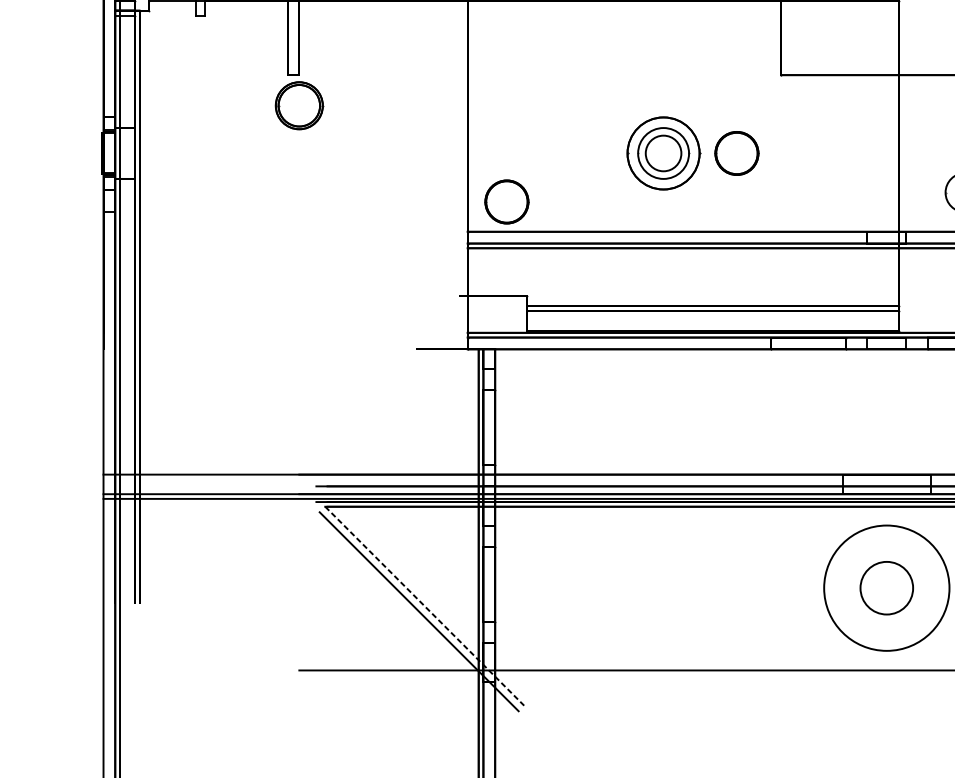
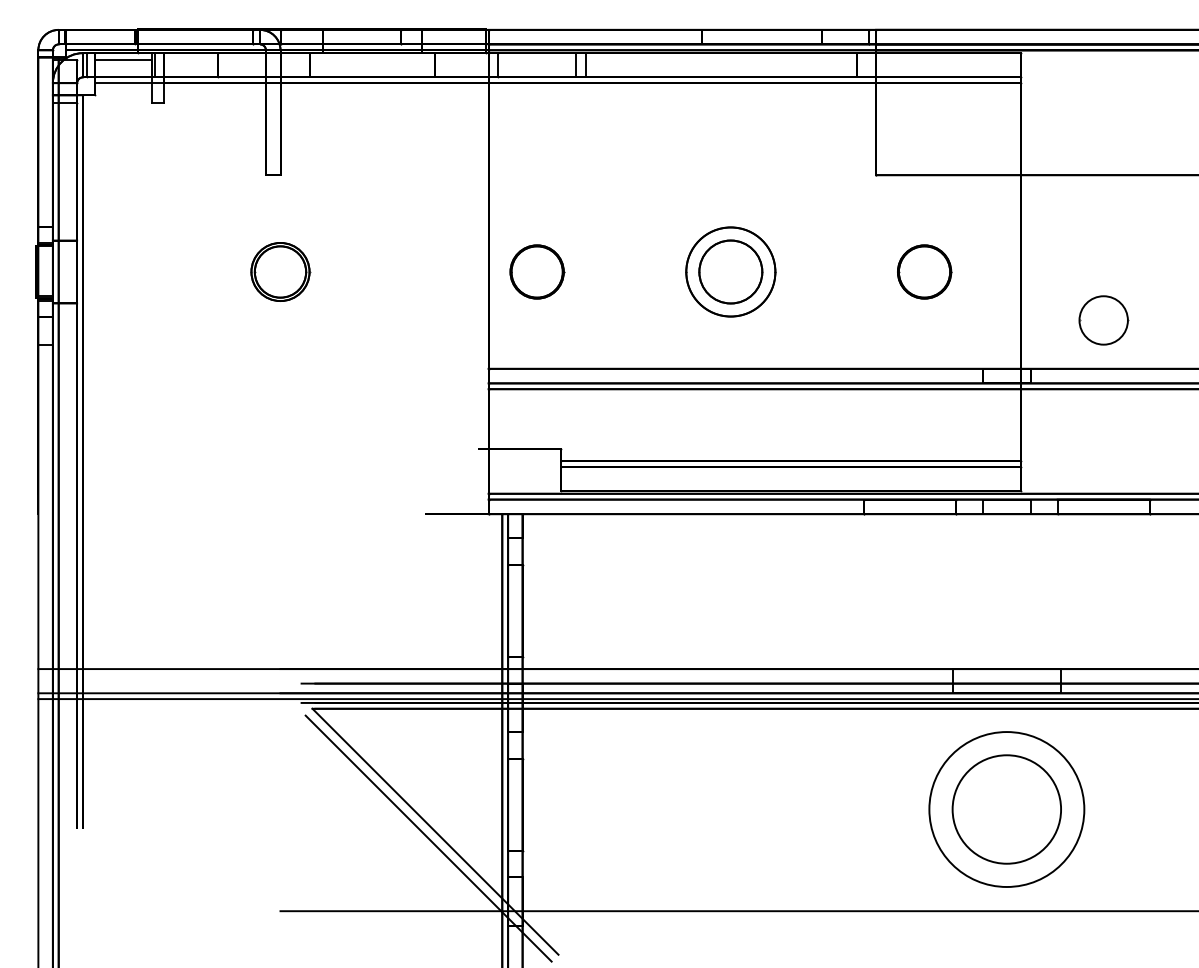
part: (299, 105) -> (280, 271), moved
circle: (663, 153) -> (730, 271), size x1.43
circle: (736, 153) -> (924, 271), moved
part: (507, 201) -> (537, 271), moved
circle: (886, 588) -> (1006, 809), size x1.67
line: (424, 605) -> (435, 831), dashed -> solid

